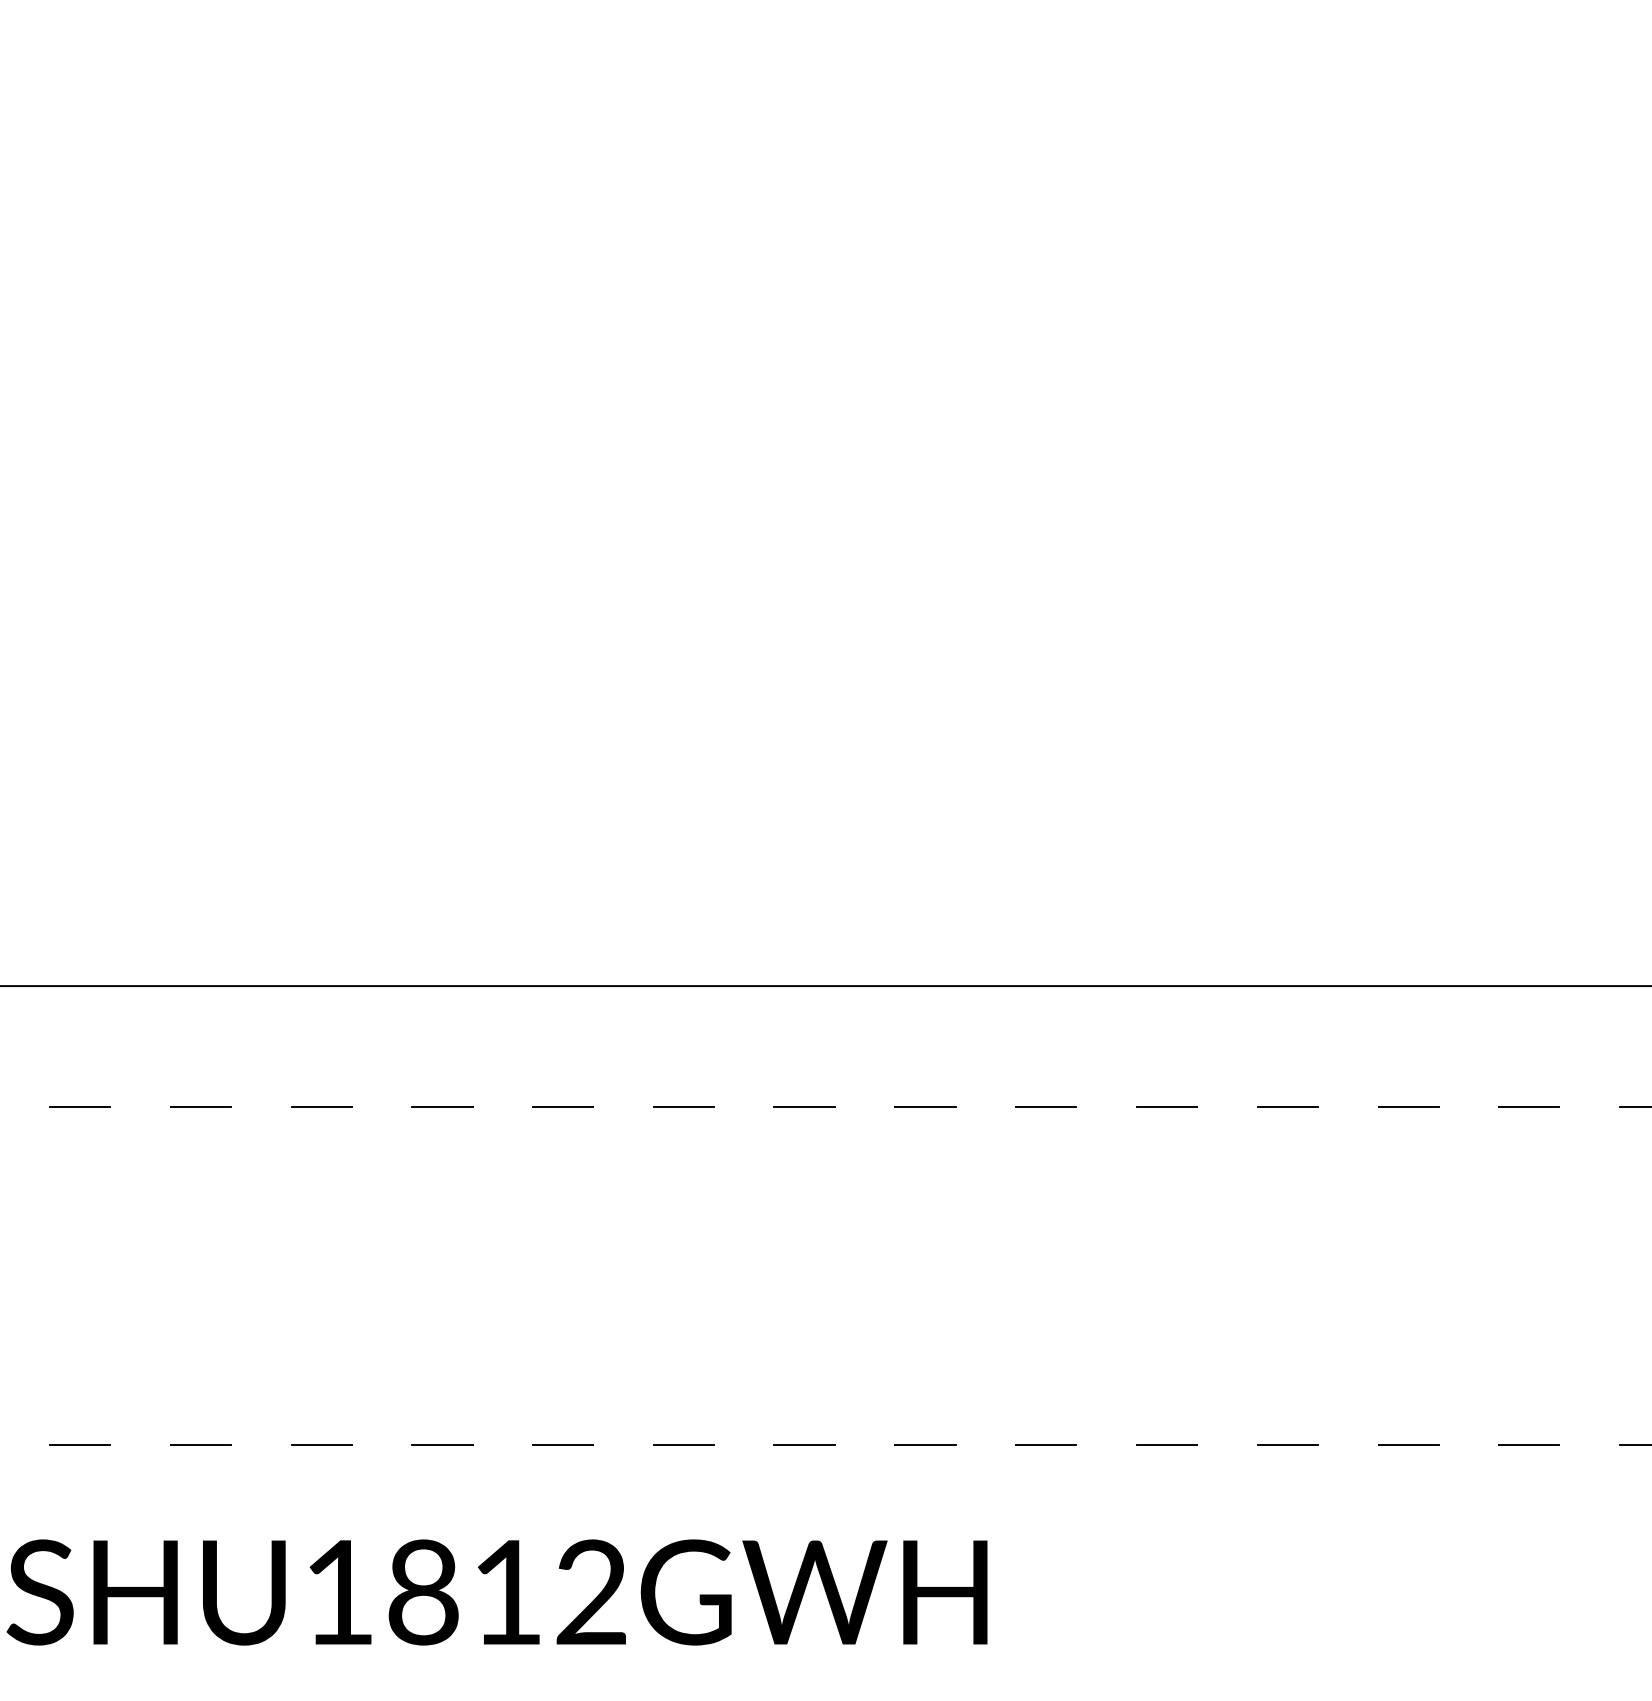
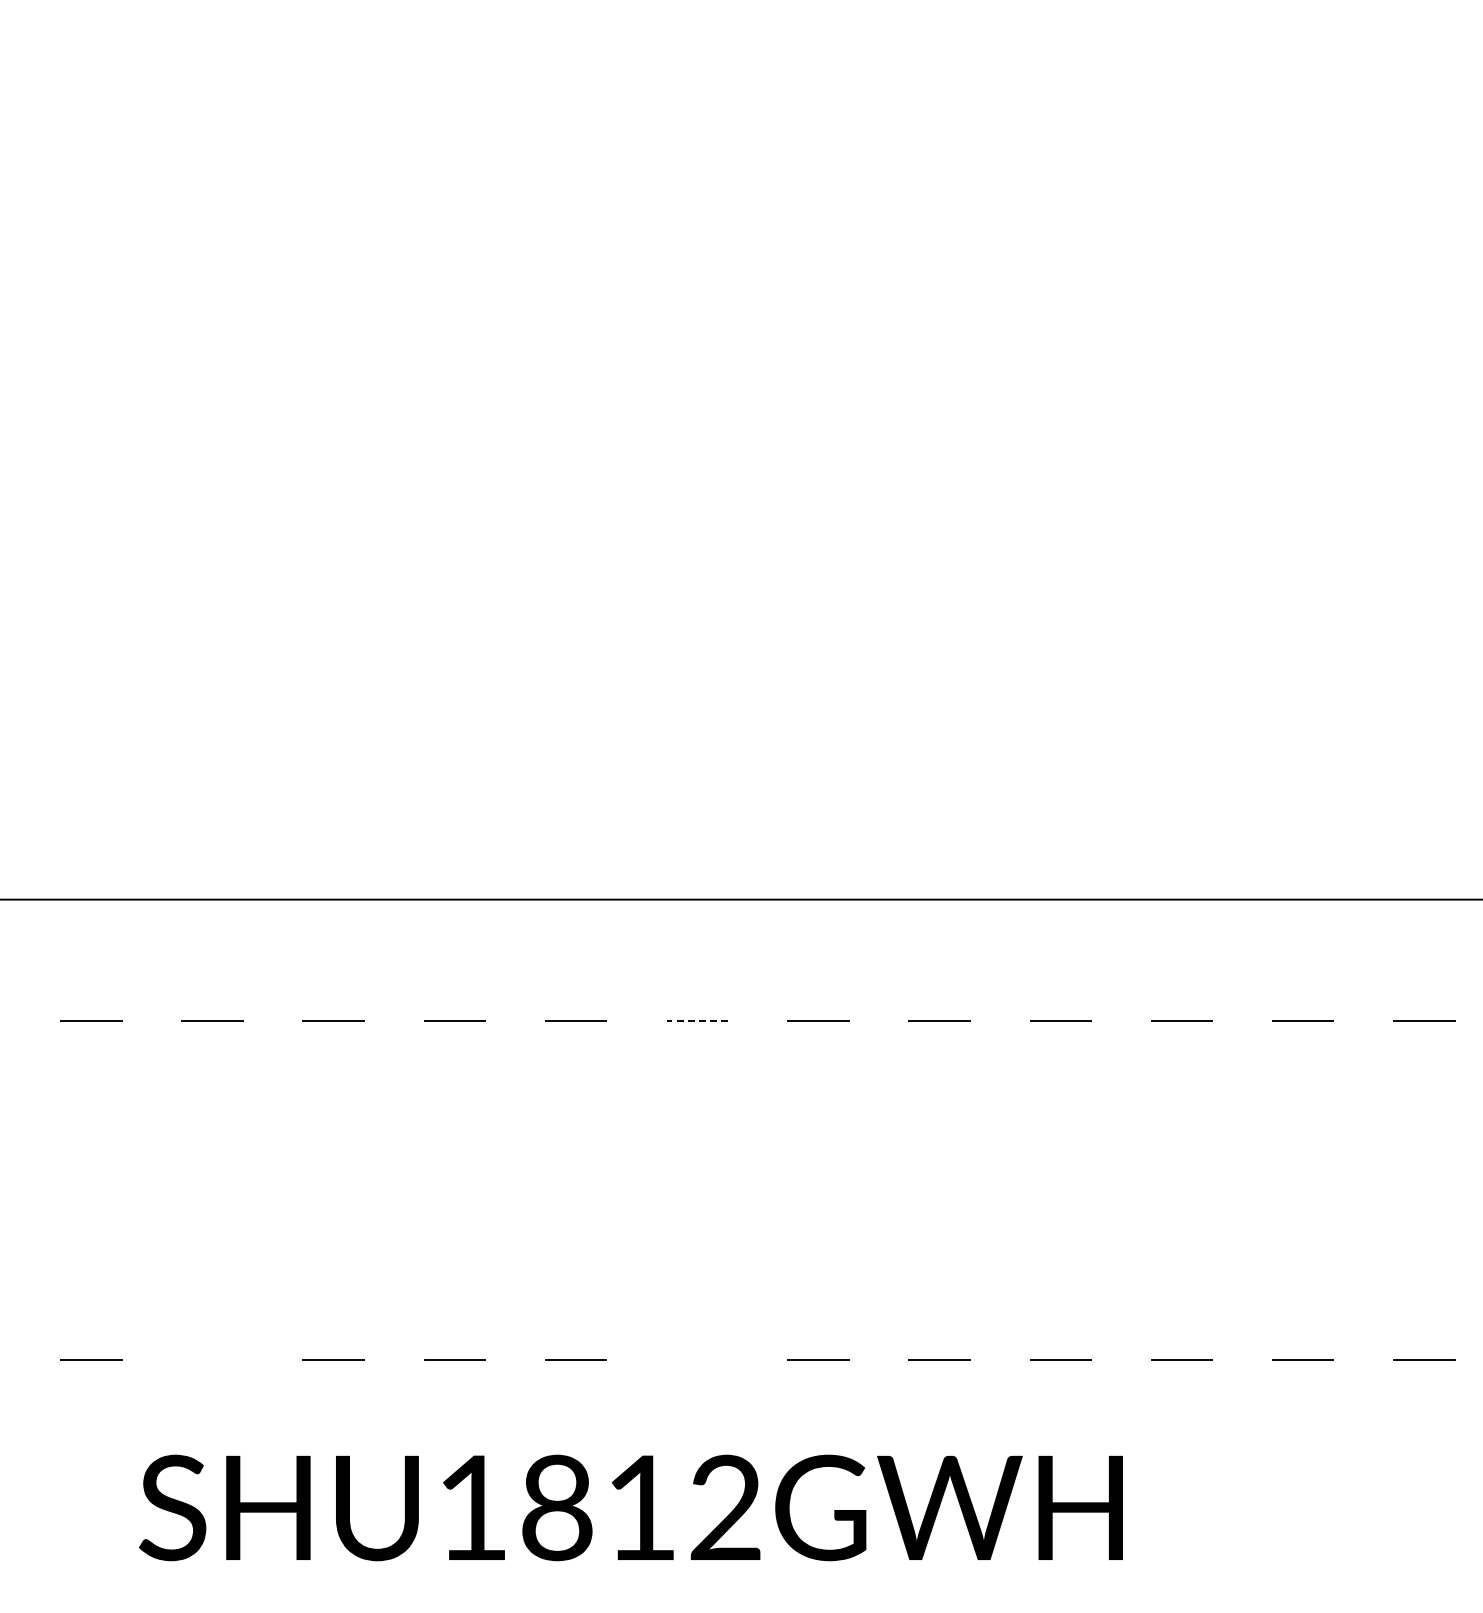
line: (562, 1106) -> (696, 1020), solid -> dashed
line: (79, 1444) -> (212, 1359), removed
line: (563, 1444) -> (697, 1359), removed

